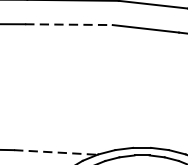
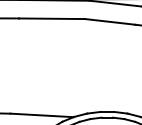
line: (69, 24) -> (52, 18), dashed -> solid
line: (56, 152) -> (42, 115), dashed -> solid

